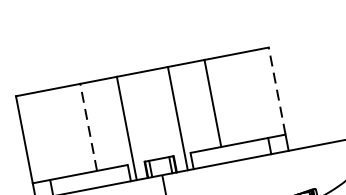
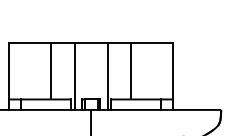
line: (276, 89) -> (172, 70), dashed -> solid
line: (87, 126) -> (50, 70), dashed -> solid

